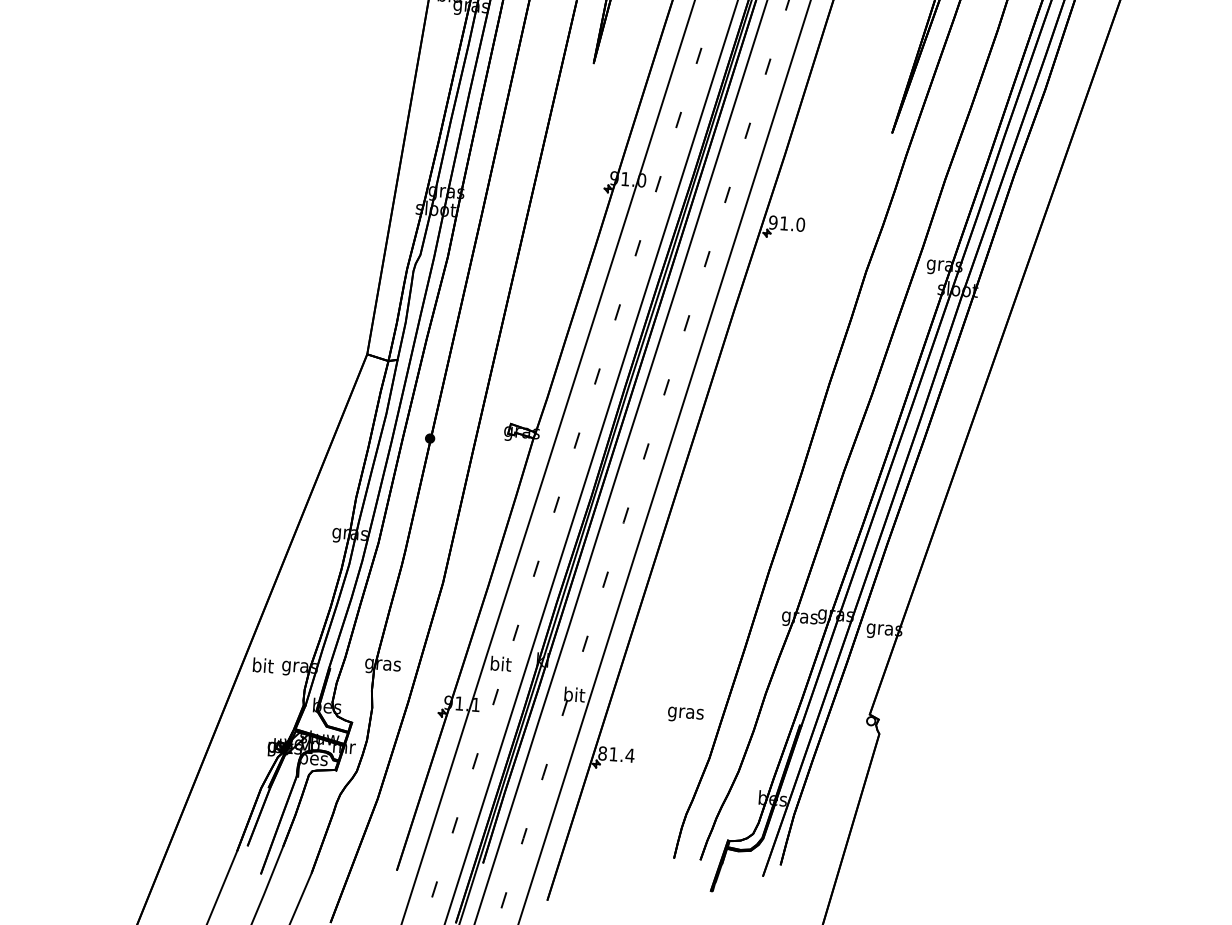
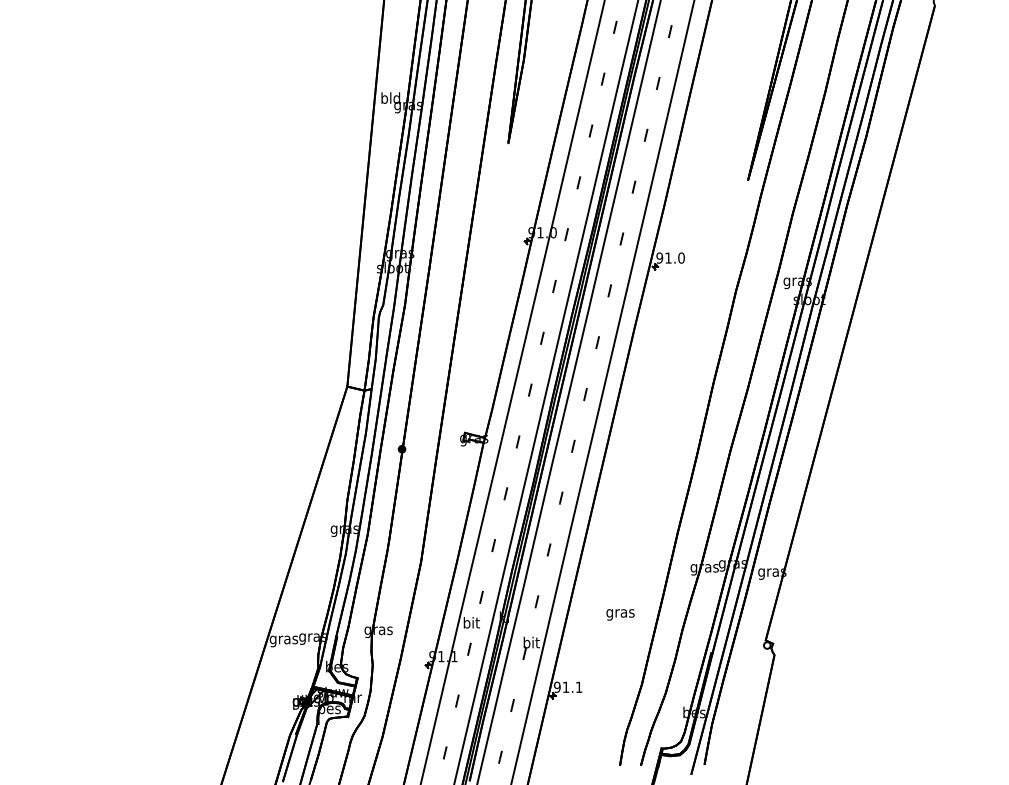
text: (262, 666) -> (283, 639), bit -> gras
text: (685, 714) -> (620, 614), moved
text: (616, 753) -> (568, 686), 81.4 -> 91.1

